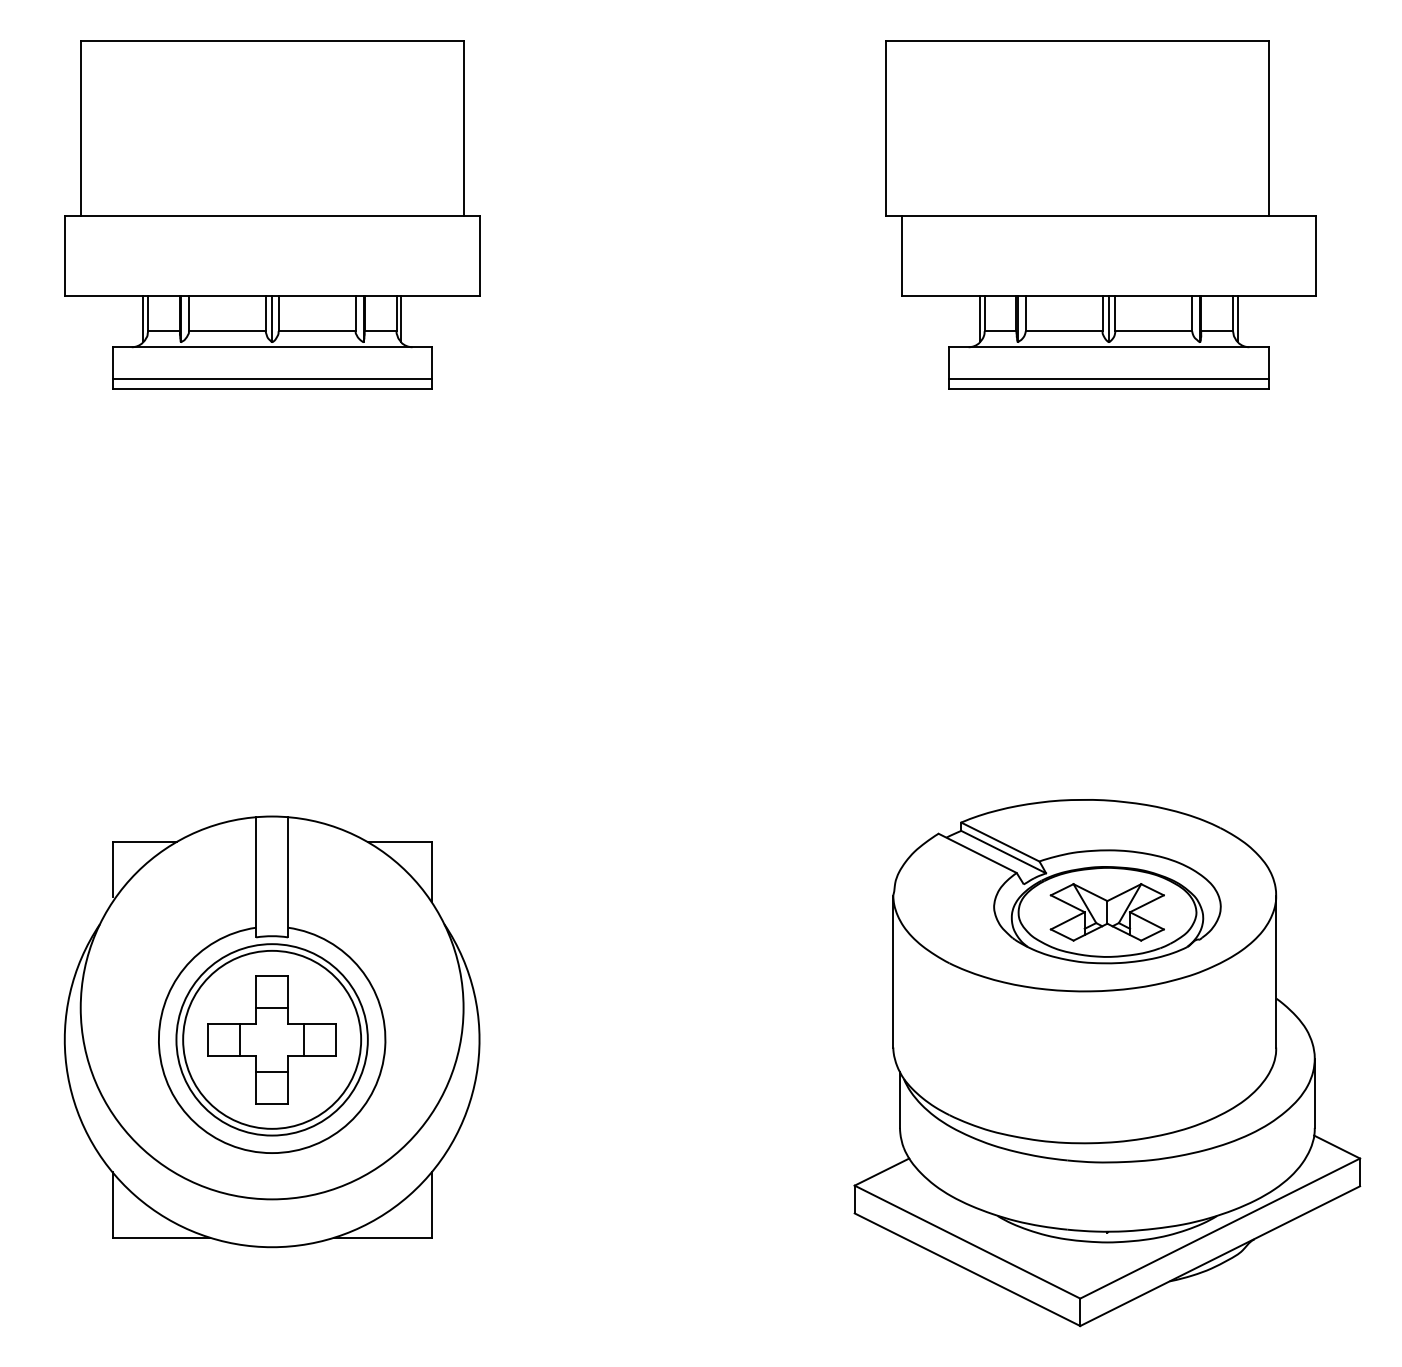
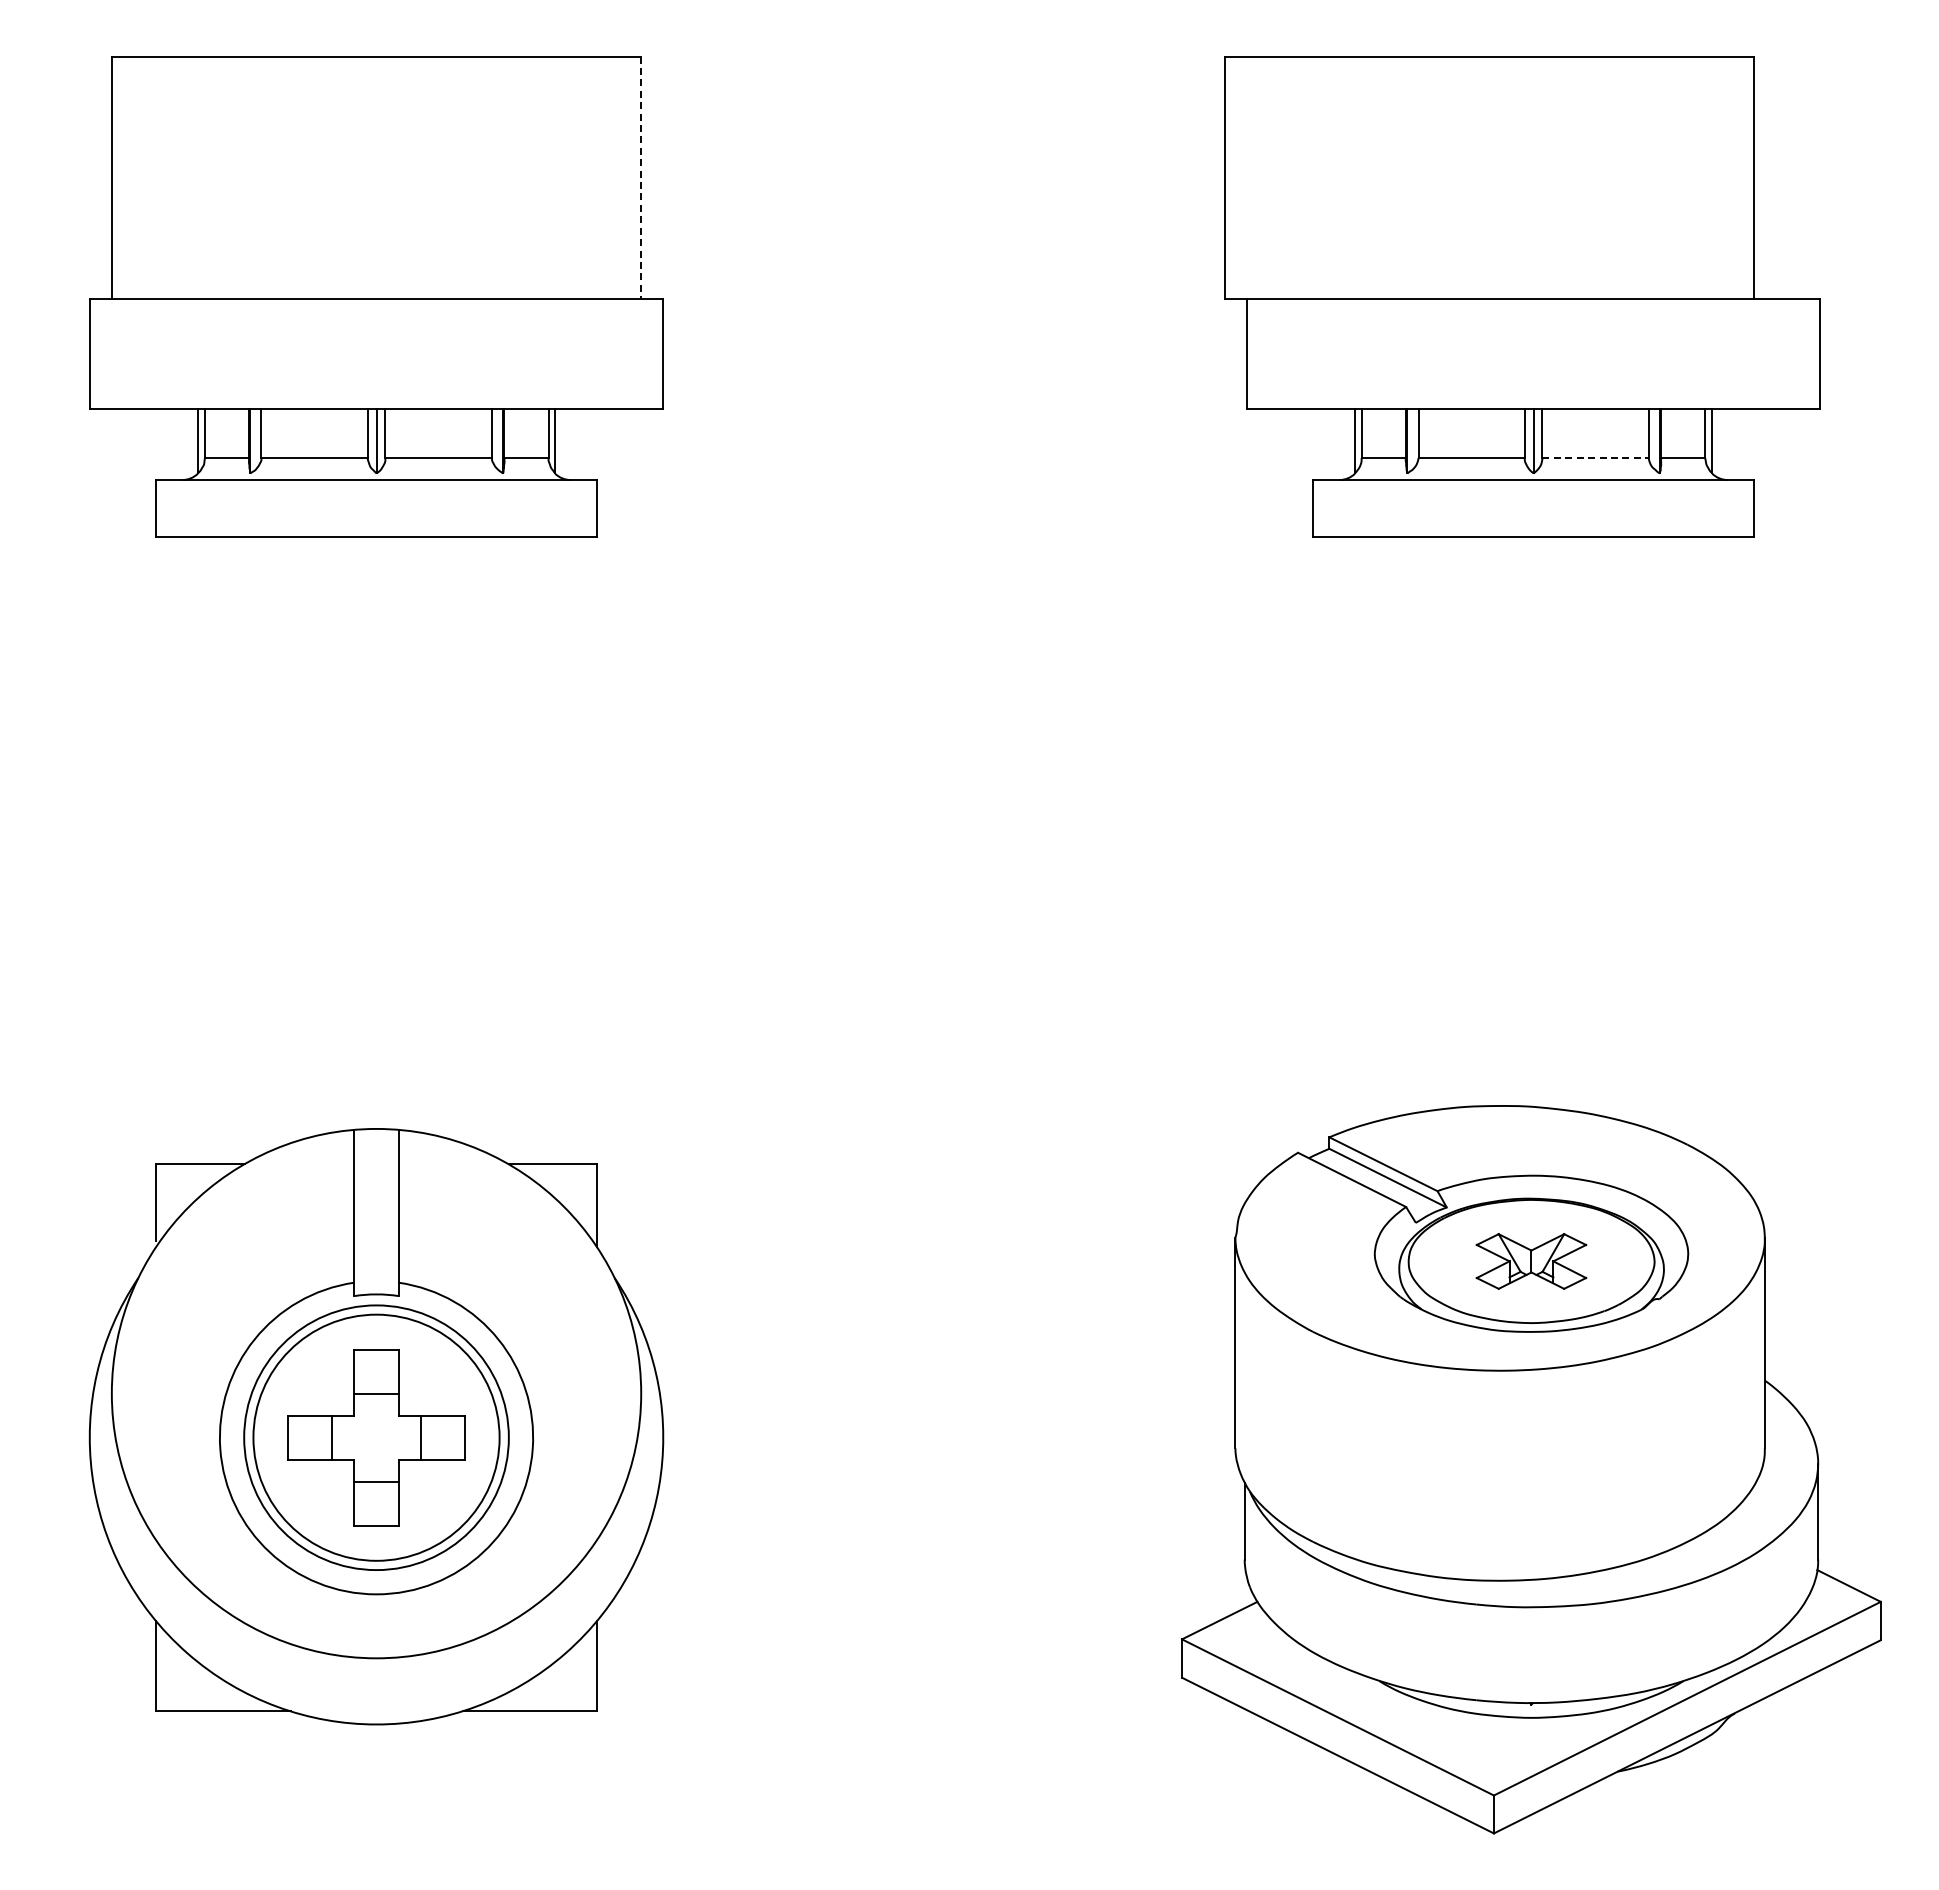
line: (463, 129) -> (641, 178), solid -> dashed
line: (1154, 330) -> (1596, 457), solid -> dashed
line: (272, 379) -> (376, 524), removed
line: (1108, 379) -> (1533, 524), removed
part: (1107, 912) -> (1531, 1261), size x0.7

